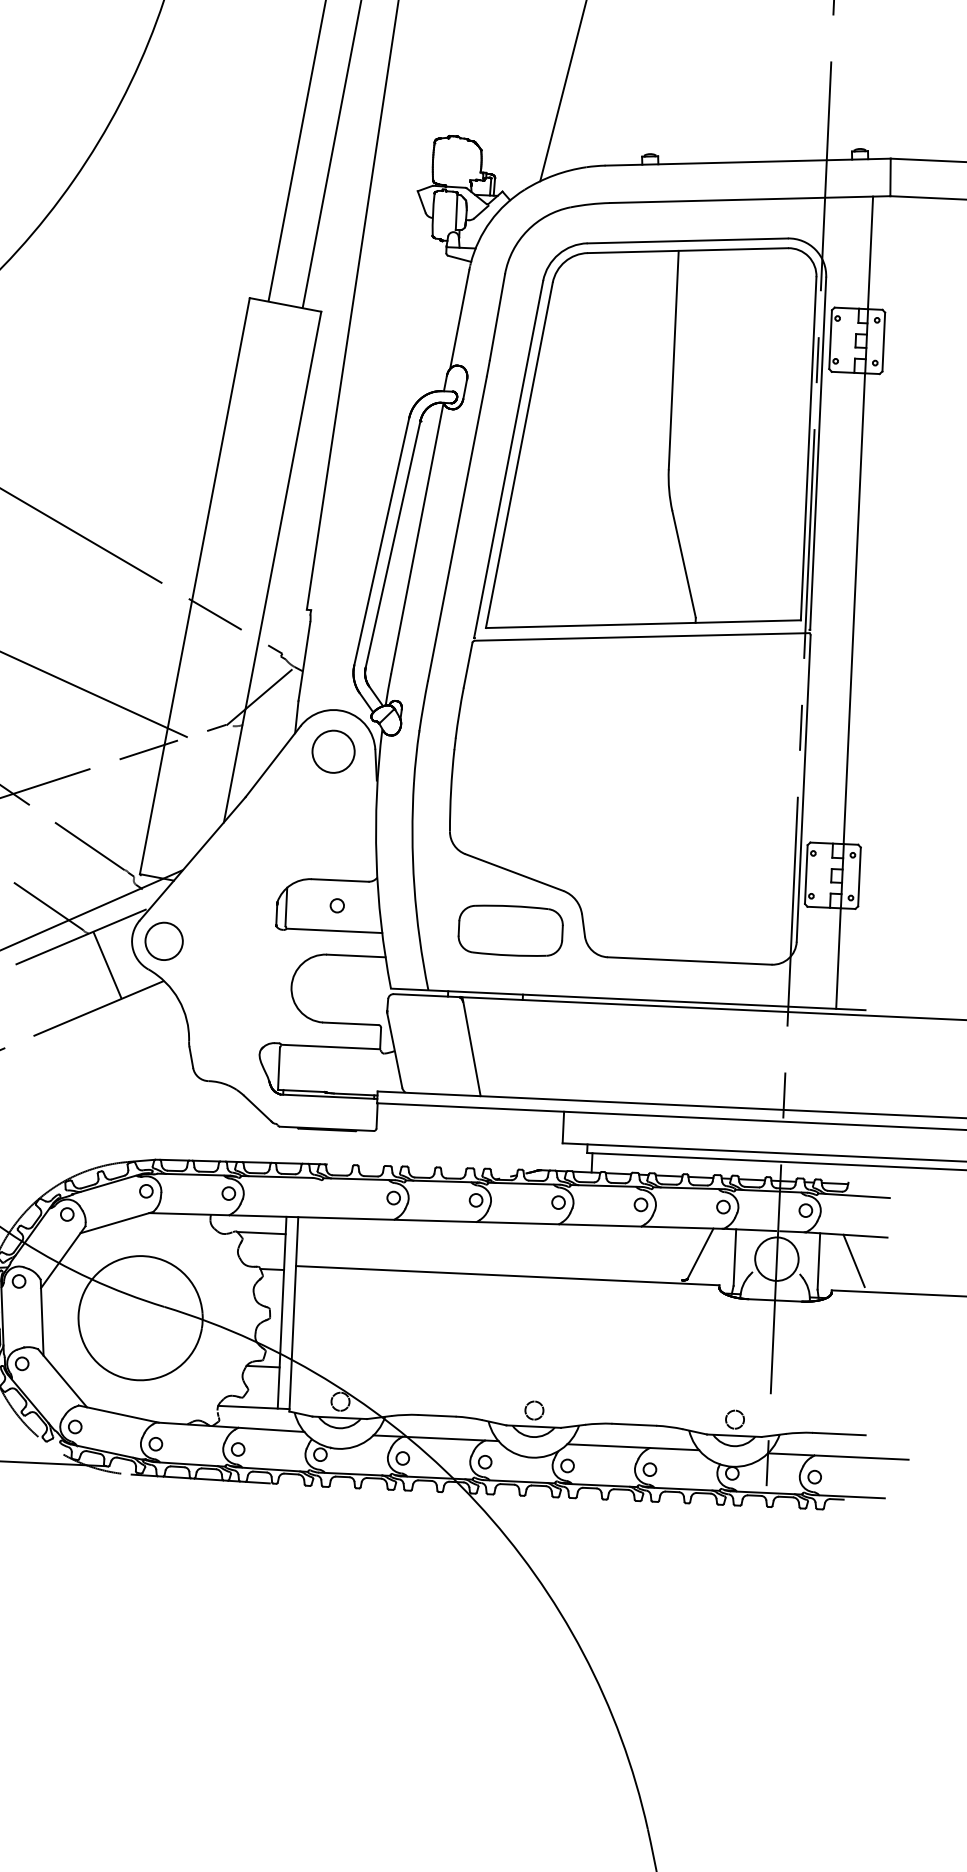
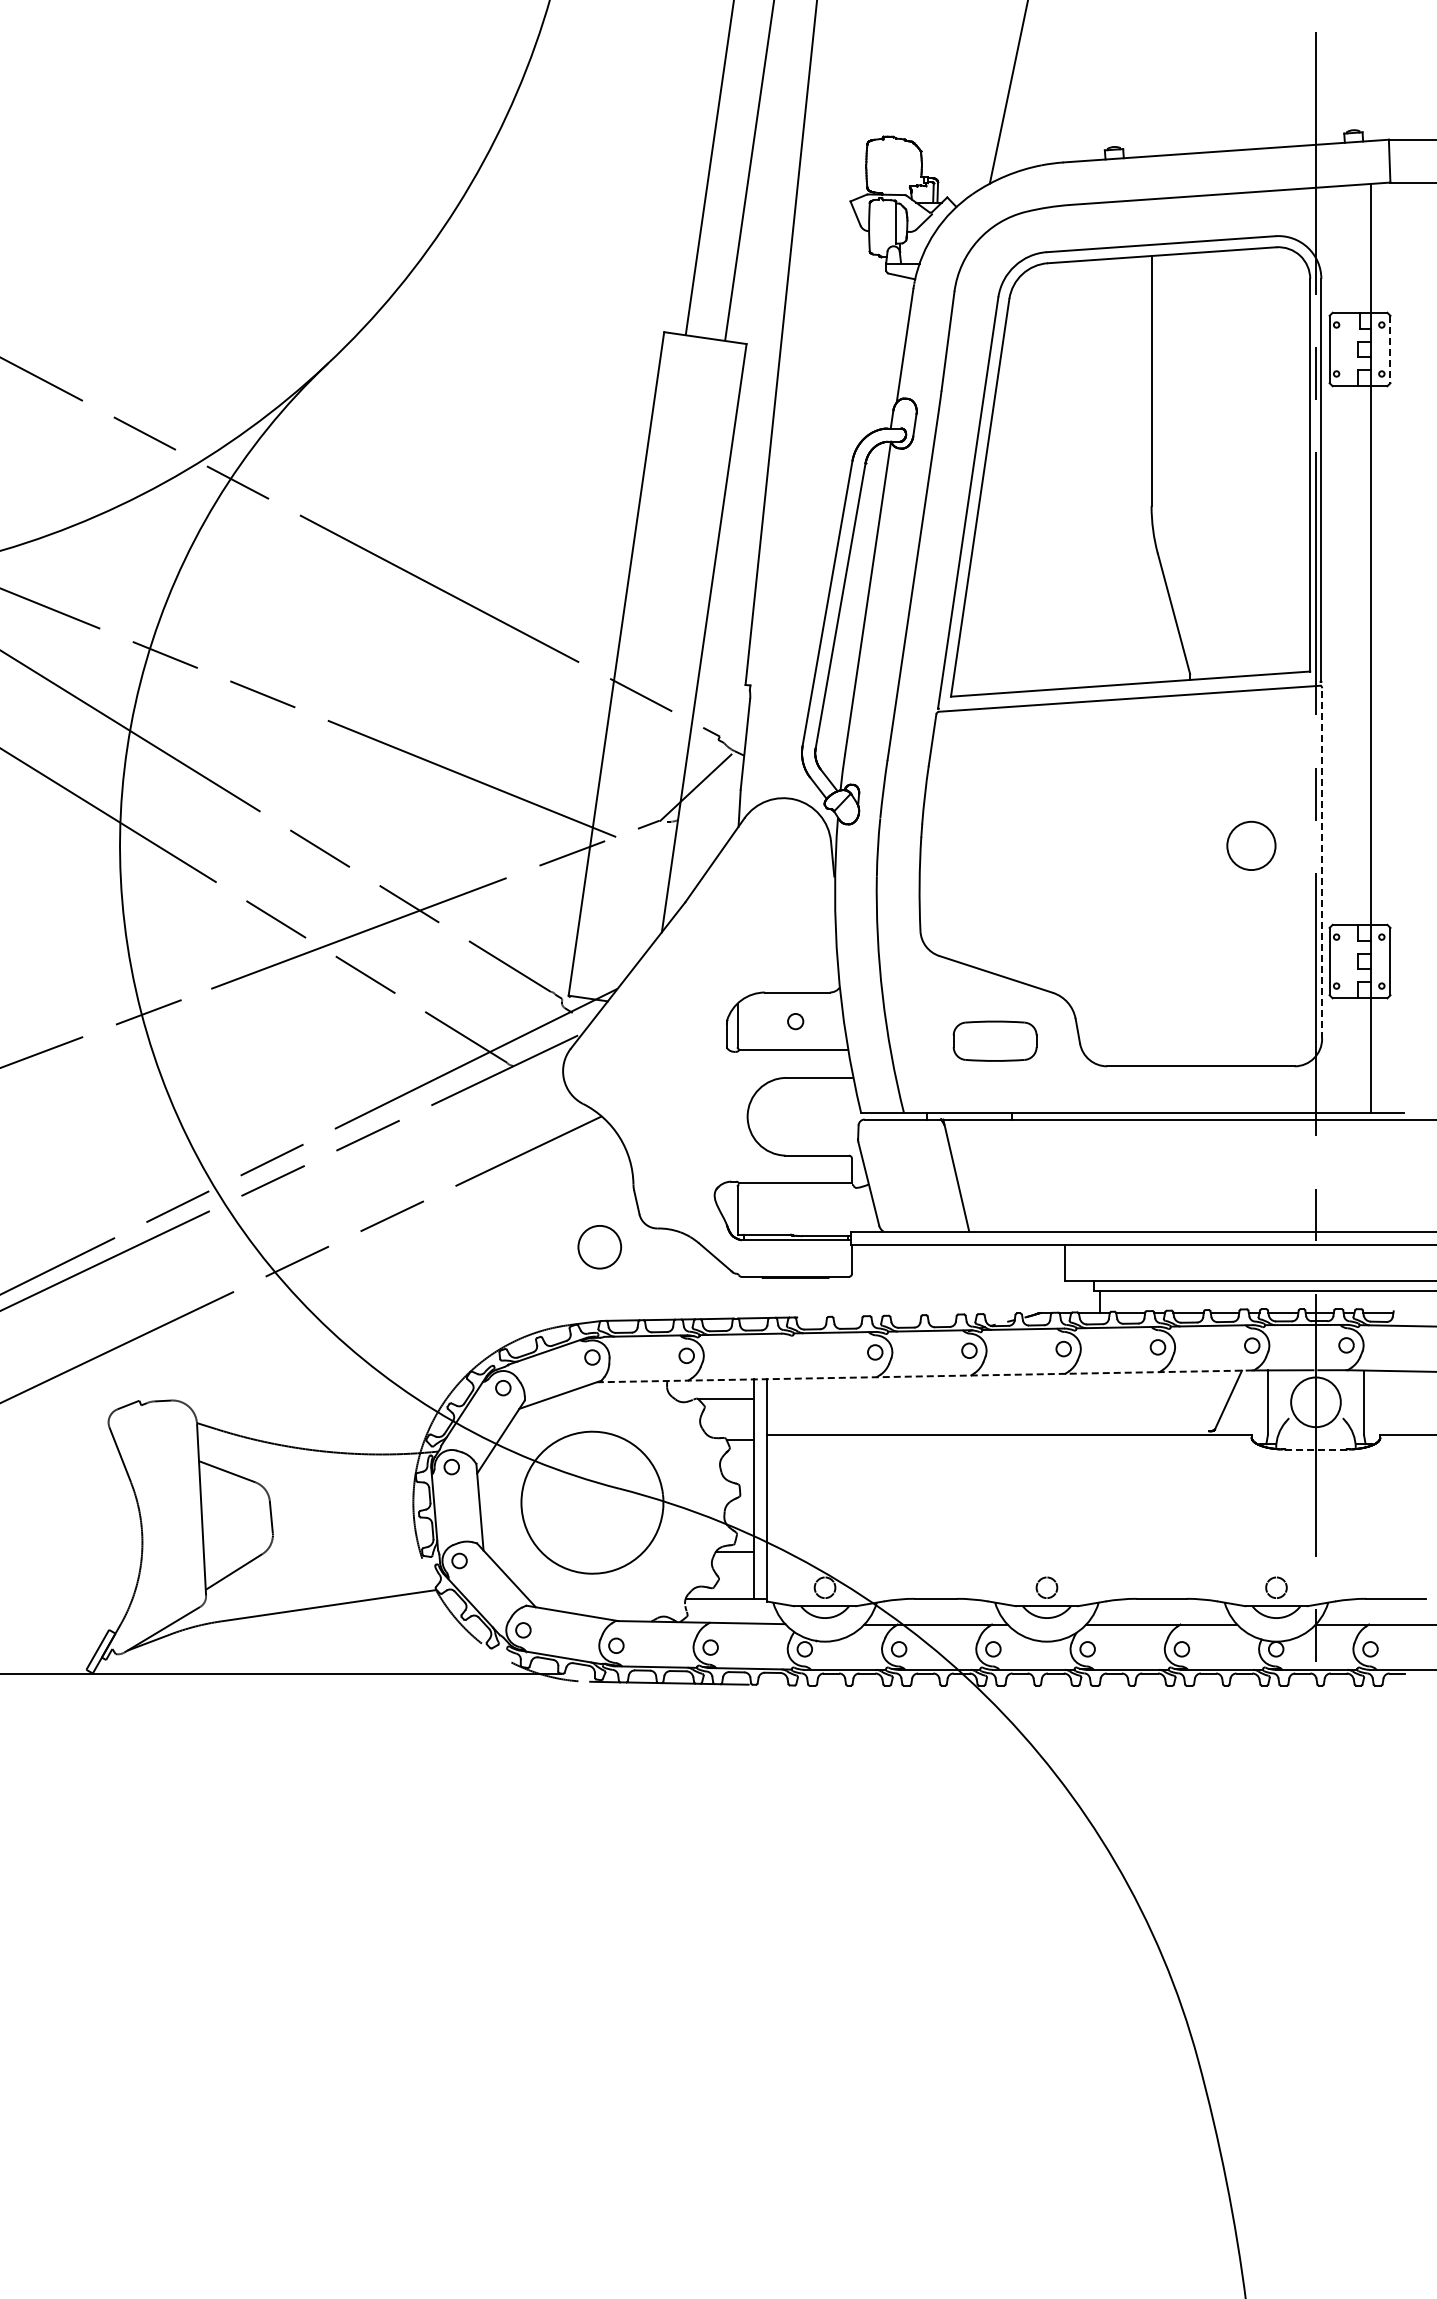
line: (883, 342) -> (1390, 349), solid -> dashed
circle: (333, 751) -> (1251, 845), moved
line: (803, 788) -> (1322, 863), solid -> dashed
part: (511, 931) -> (995, 1041), size x0.7
circle: (163, 941) -> (599, 1247), moved
line: (107, 965) -> (536, 1101), removed
line: (436, 1221) -> (925, 1376), solid -> dashed
line: (853, 1261) -> (1403, 1400), removed
line: (774, 1300) -> (1315, 1449), solid -> dashed

